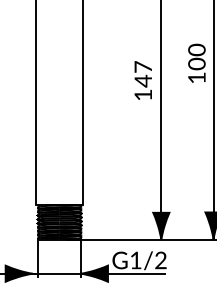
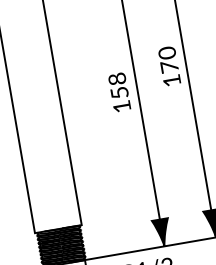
text: (196, 63) -> (169, 66), 100 -> 170
text: (143, 74) -> (118, 86), 147 -> 158

